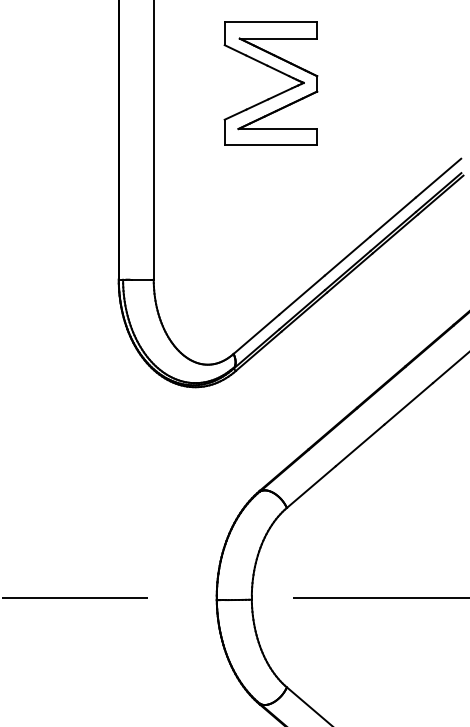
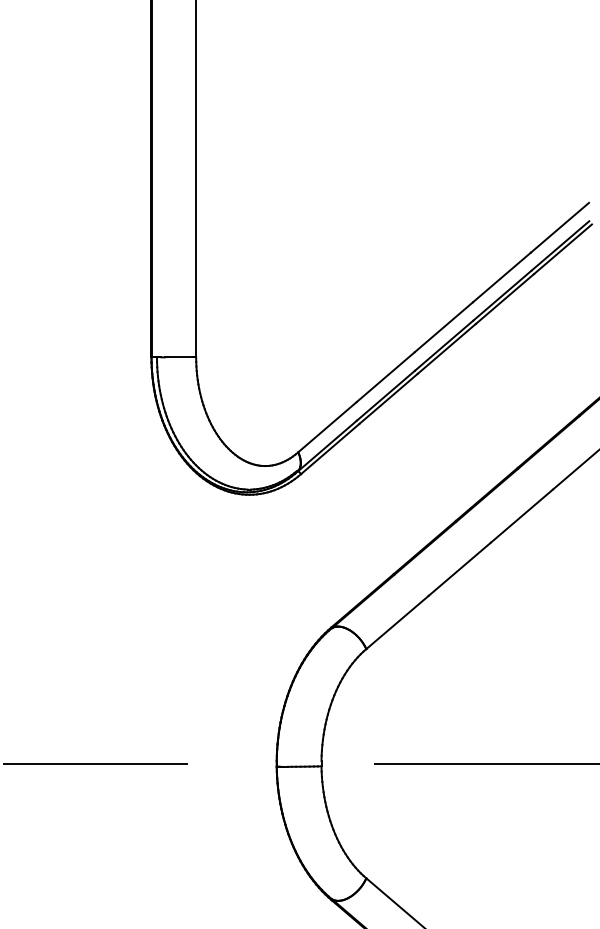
part: (276, 94) -> (353, 120), removed

